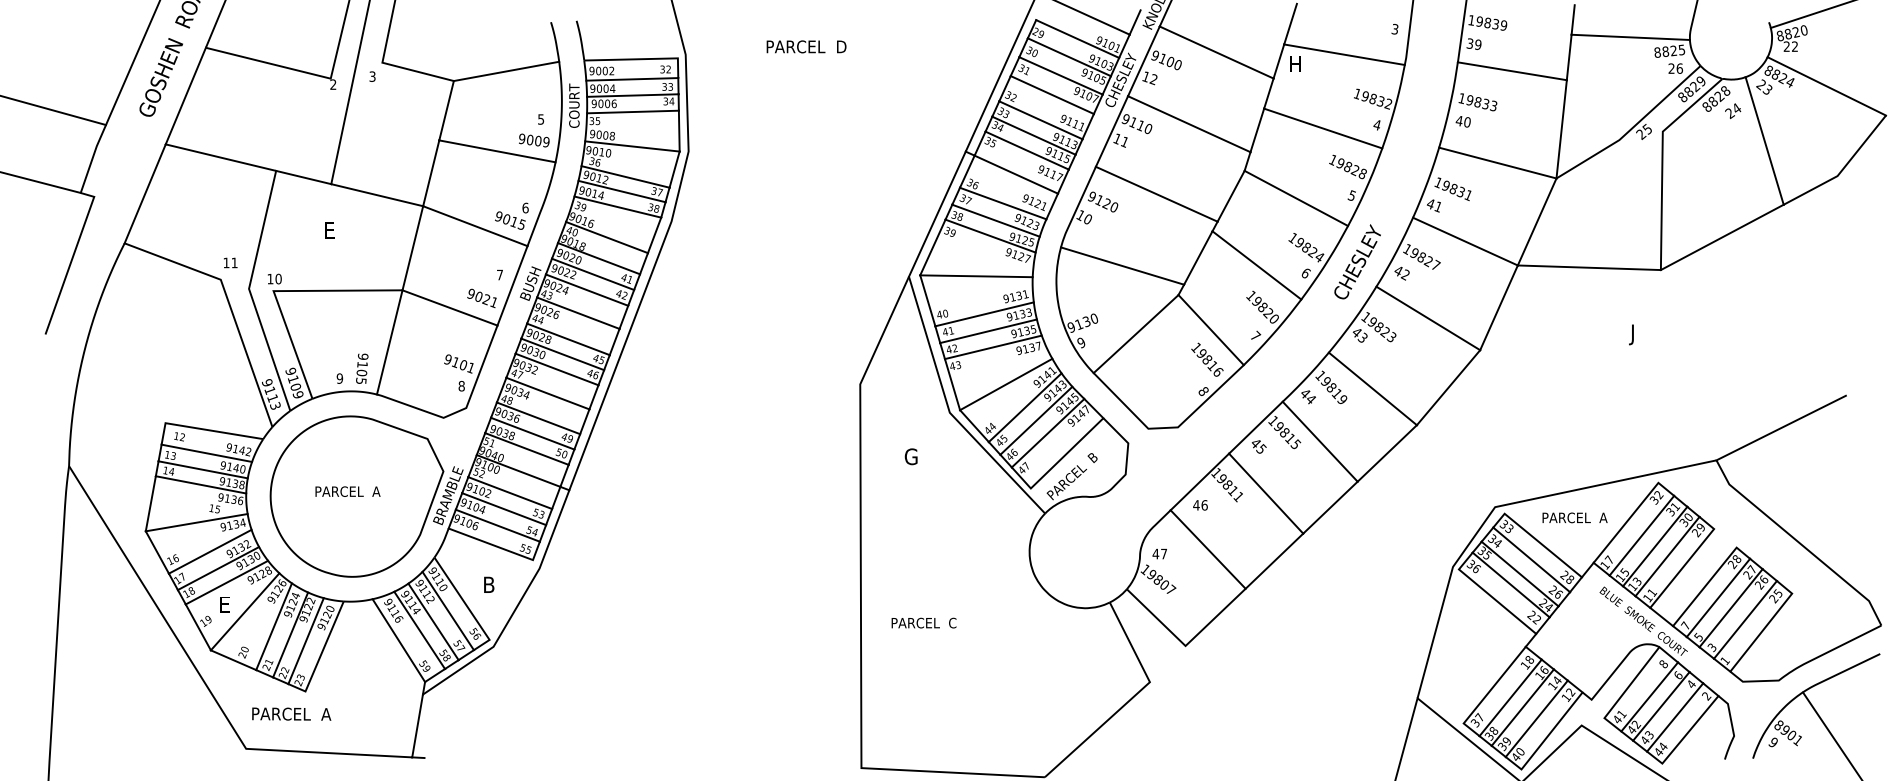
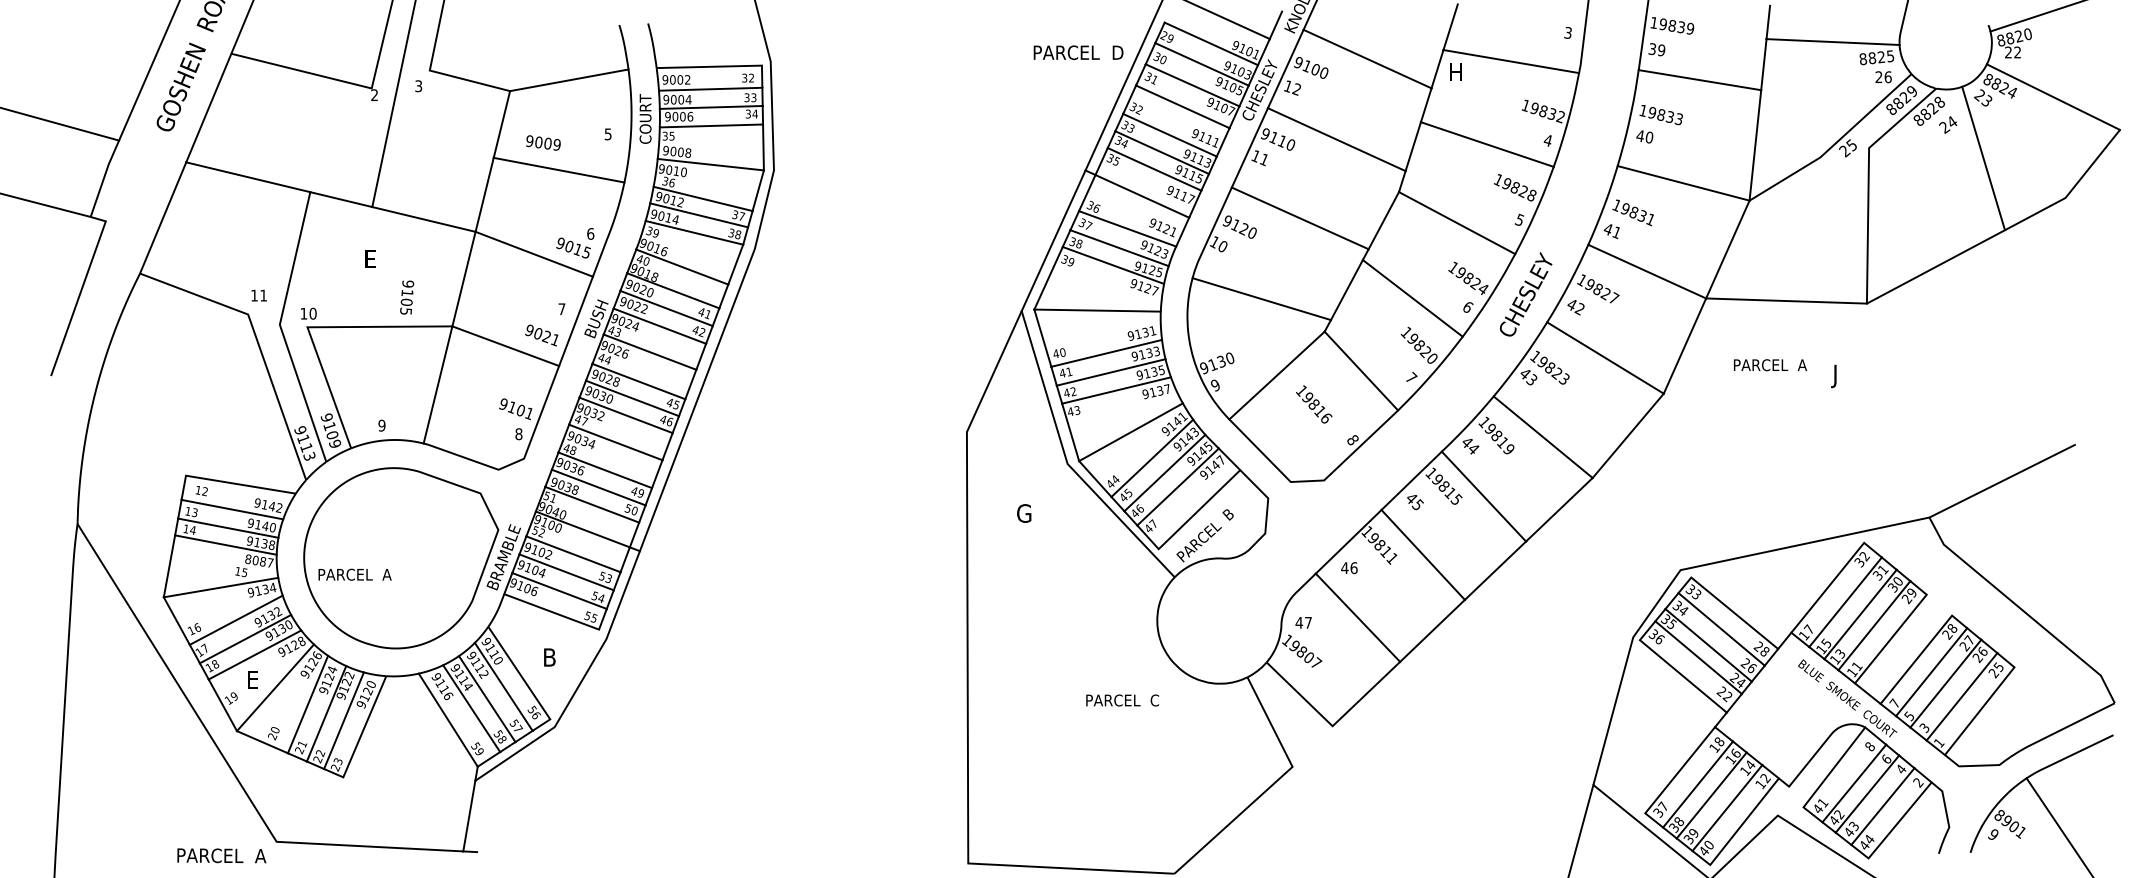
text: (806, 46) -> (1078, 52), moved
text: (534, 140) -> (543, 142), moved
text: (1207, 359) -> (1314, 404), moved
text: (362, 368) -> (407, 297), moved
text: (347, 491) -> (354, 574), moved
text: (230, 499) -> (259, 561), 9136 -> 8087
text: (1575, 518) -> (1770, 365), moved
text: (923, 623) -> (1122, 700), moved
text: (291, 713) -> (221, 855), moved

